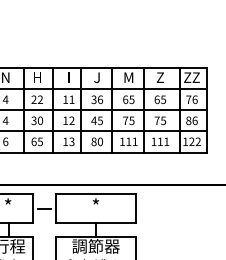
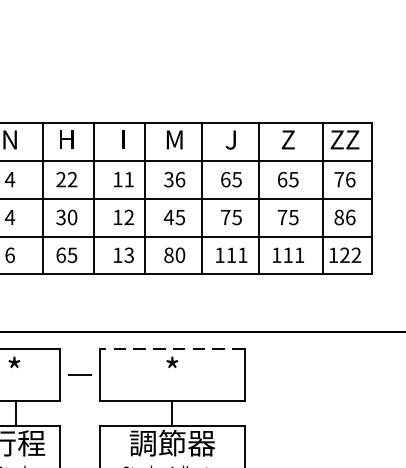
text: (97, 77) -> (175, 139), J -> M
text: (128, 77) -> (230, 139), M -> J
line: (95, 194) -> (171, 349), solid -> dashed

